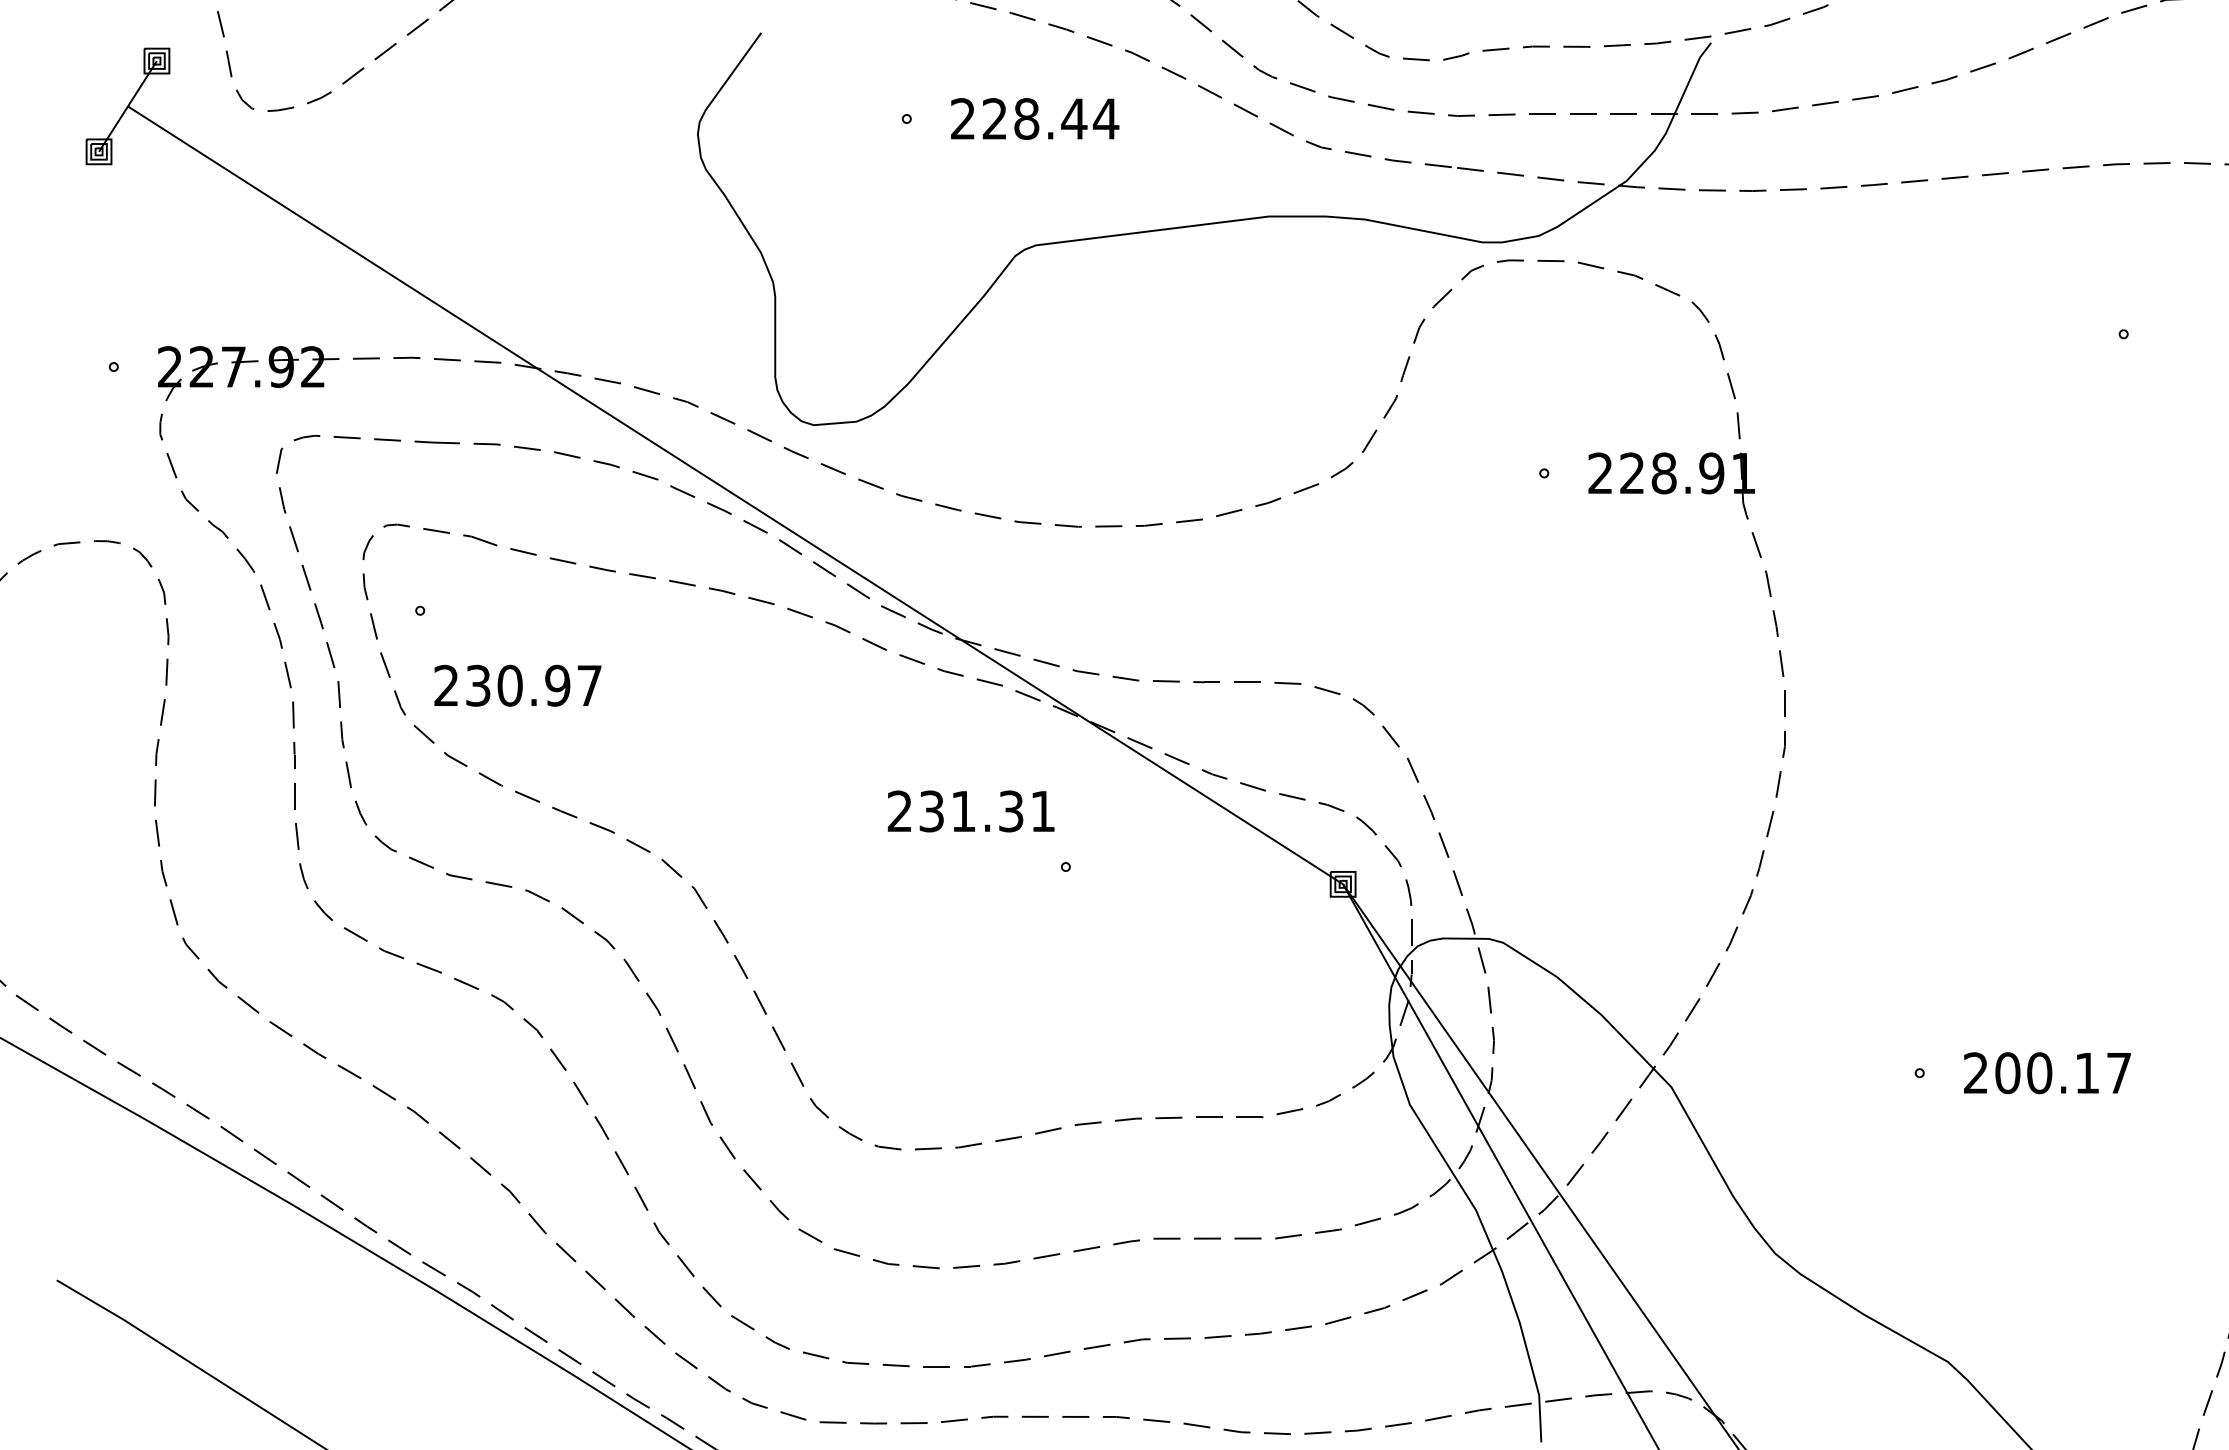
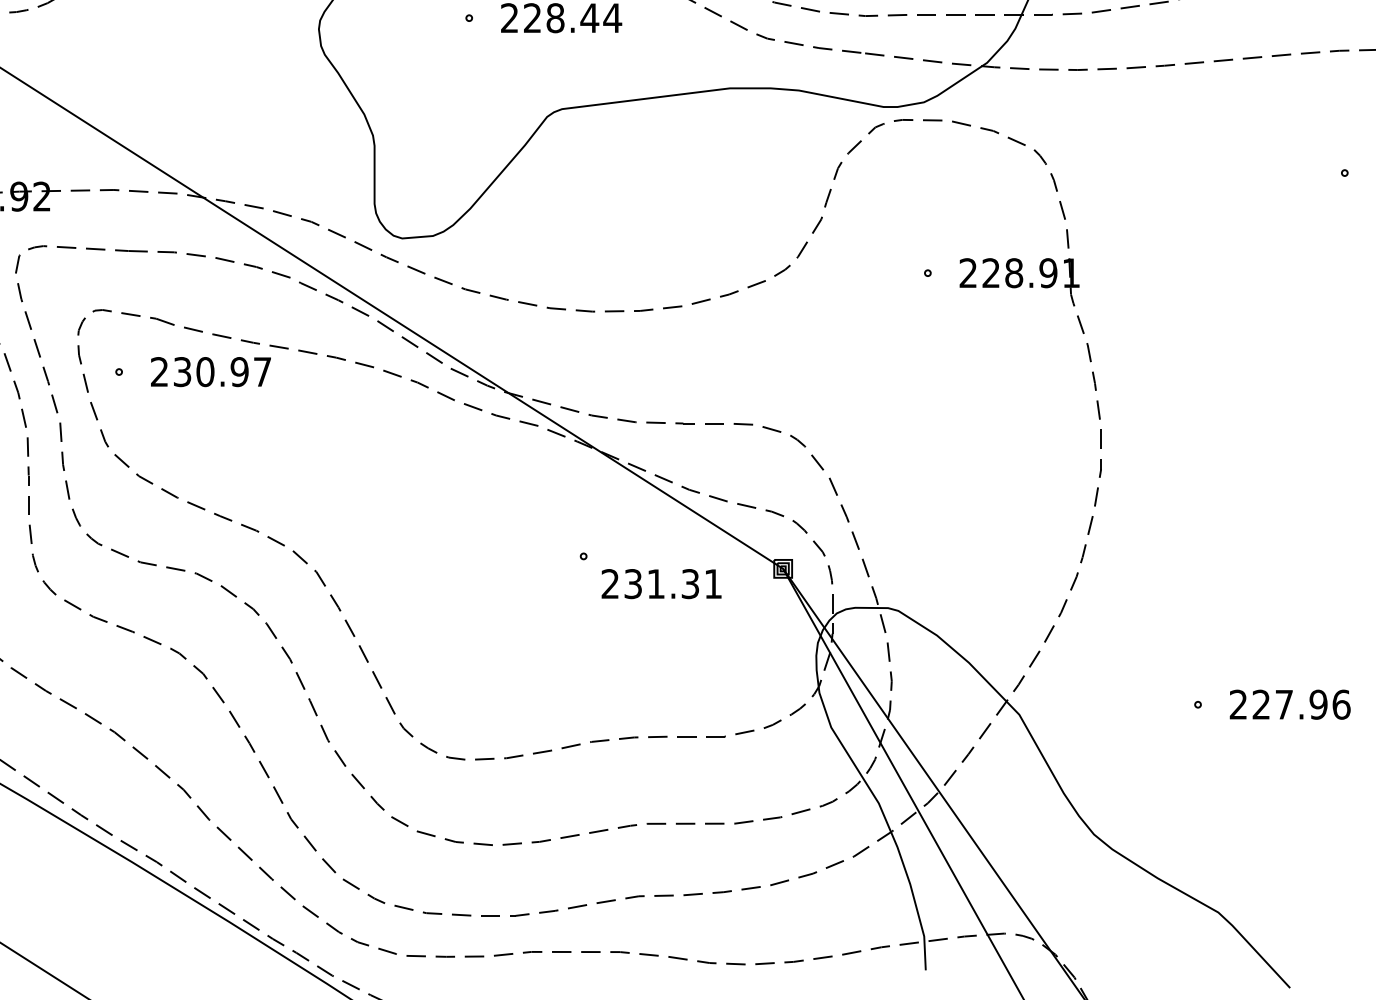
text: (517, 685) -> (210, 371), moved
text: (970, 811) -> (661, 584), moved
text: (2063, 1073) -> (1301, 704), 200.17 -> 227.96

